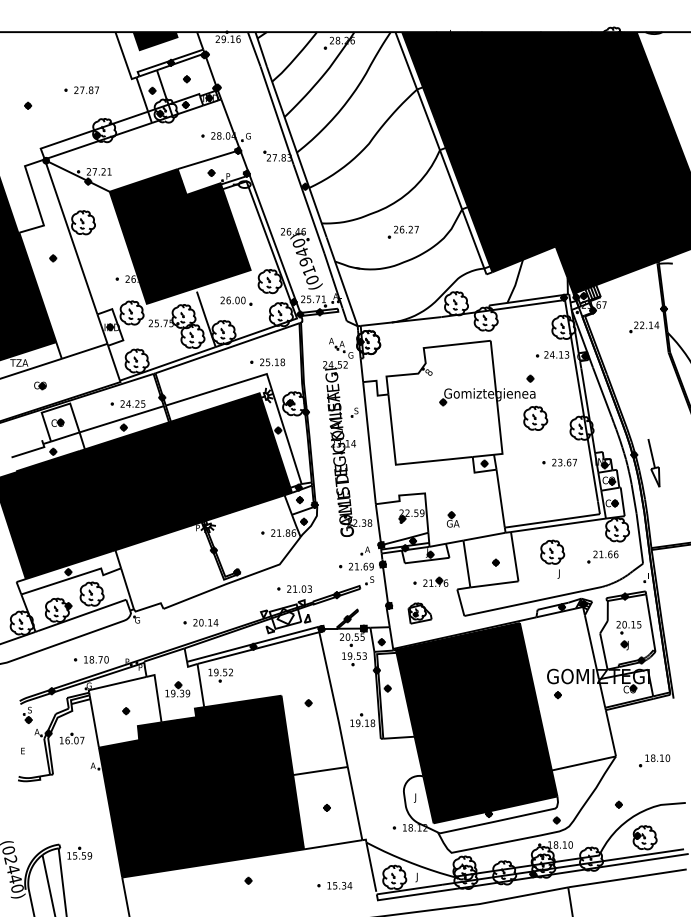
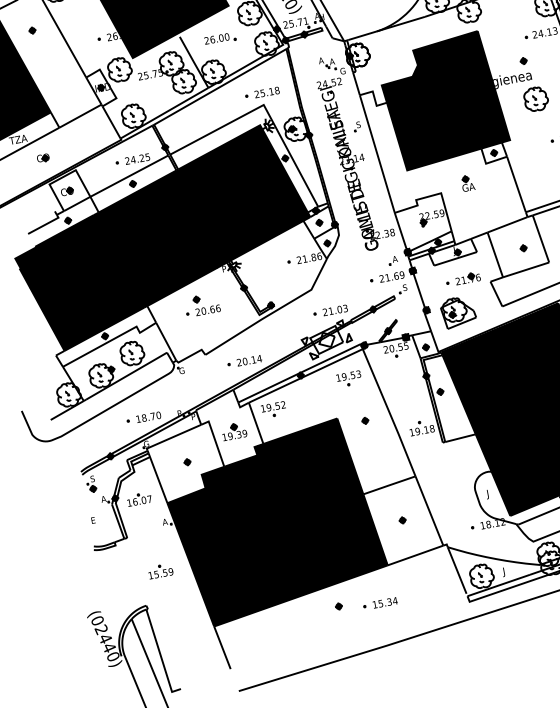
fill: (444, 402) -> (443, 100), added
part: (452, 519) -> (467, 183), moved
part: (169, 559) -> (202, 305), added
part: (419, 613) -> (457, 312), size x1.43
part: (354, 659) -> (349, 379), moved
part: (79, 852) -> (160, 570), moved
part: (334, 885) -> (380, 603), moved

